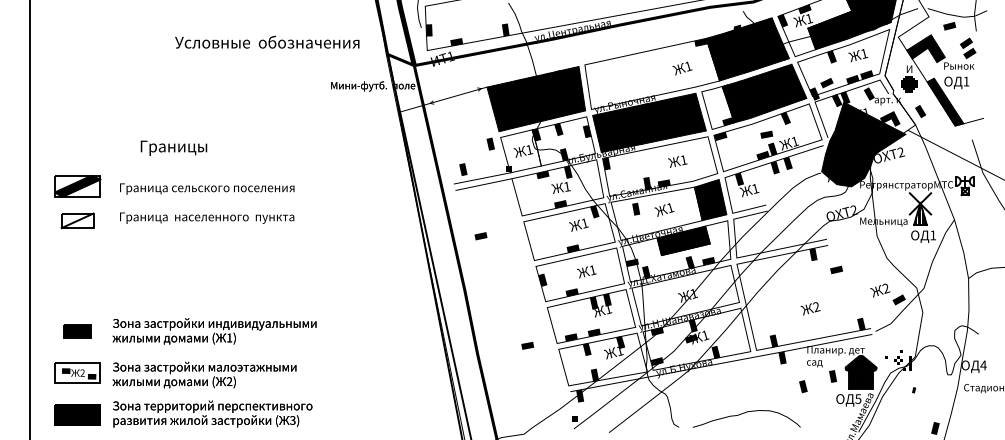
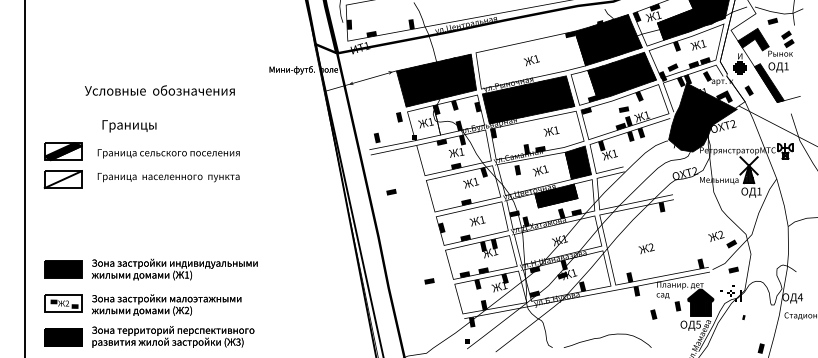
text: (267, 41) -> (160, 89), moved
text: (682, 68) -> (531, 60), moved
text: (173, 147) -> (129, 125), moved
part: (77, 220) -> (63, 179), size x1.43
part: (836, 269) -> (733, 269), moved
text: (810, 308) -> (646, 248), moved
part: (77, 331) -> (63, 269), size x1.67

